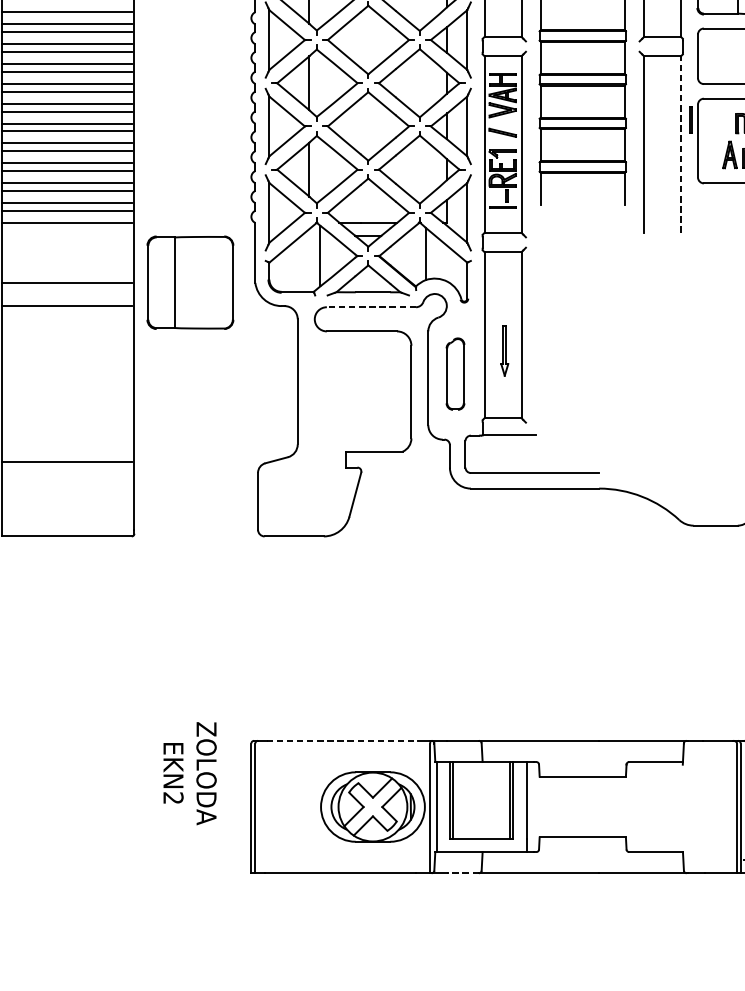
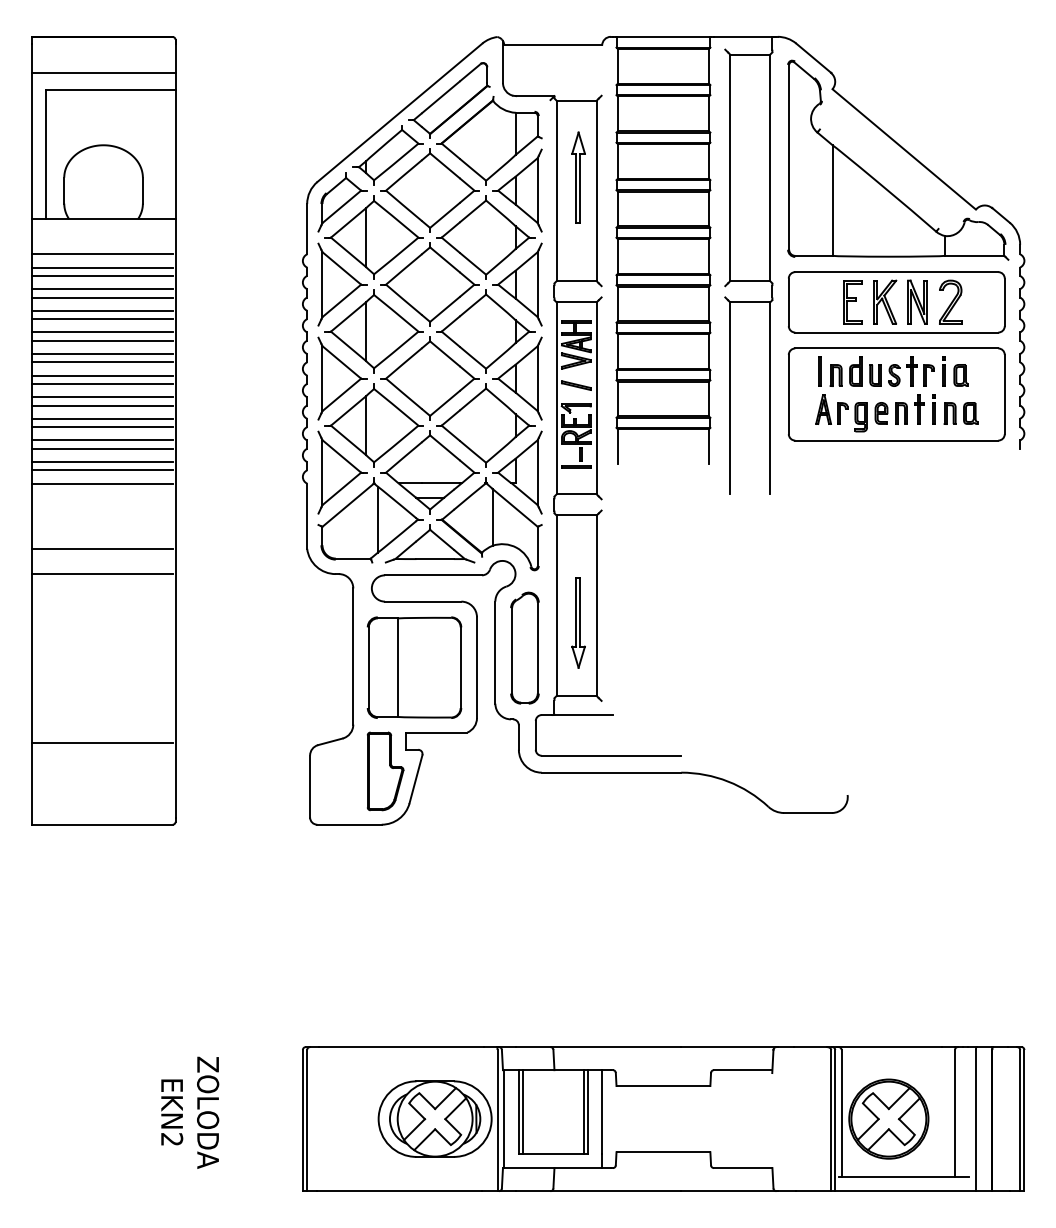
line: (690, 119) -> (819, 371), moved
line: (681, 143) -> (770, 397), dashed -> solid
part: (190, 282) -> (414, 667), moved
line: (371, 307) -> (433, 575), dashed -> solid
part: (504, 350) -> (578, 622), size x1.67
part: (455, 373) -> (524, 647), size x1.43
part: (327, 487) -> (385, 771), added
line: (342, 741) -> (402, 1047), dashed -> solid
text: (190, 773) -> (190, 1112), moved
line: (462, 873) -> (532, 1191), dashed -> solid

